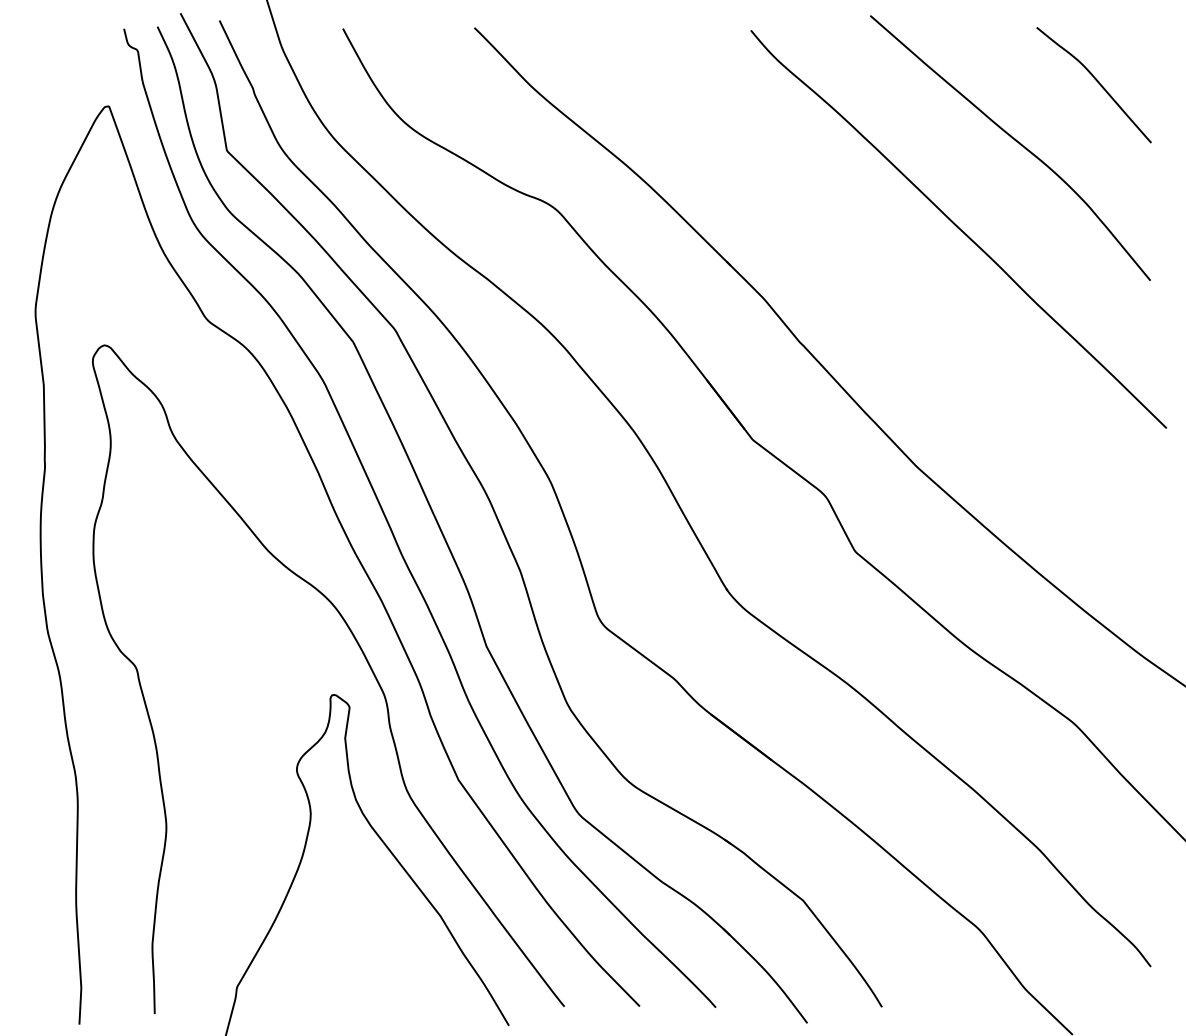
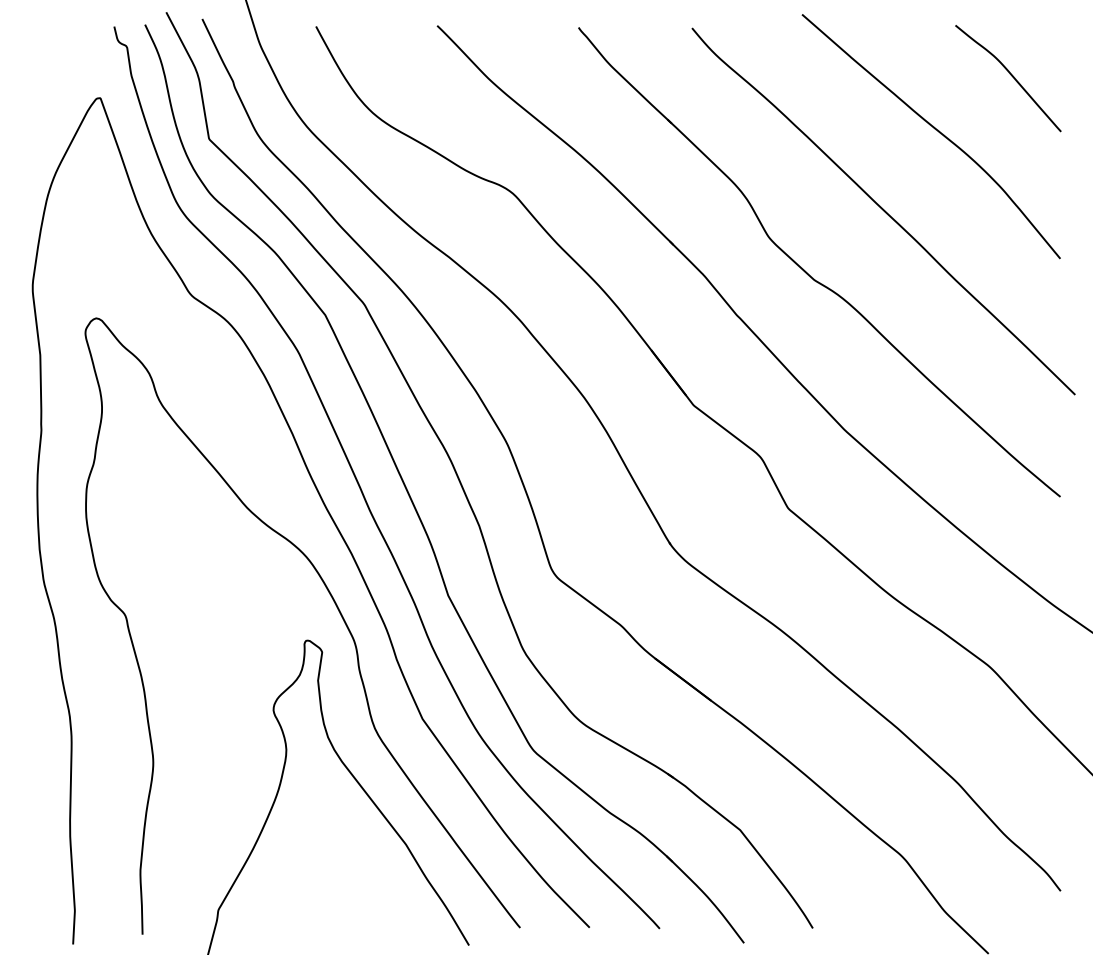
part: (877, 296) -> (808, 273), added

